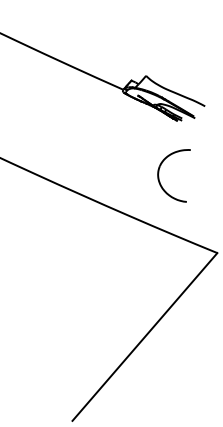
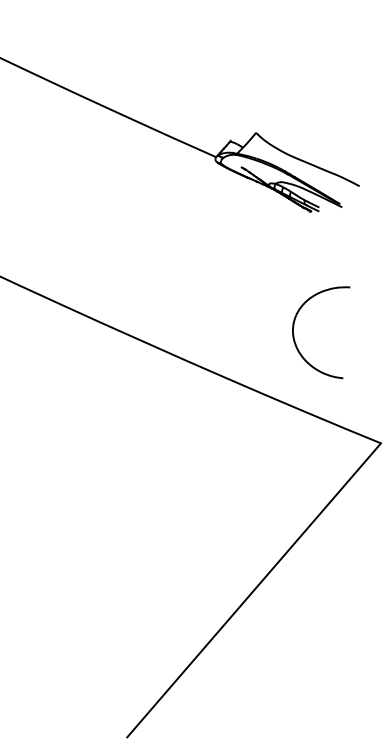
part: (159, 176) -> (295, 333), moved

